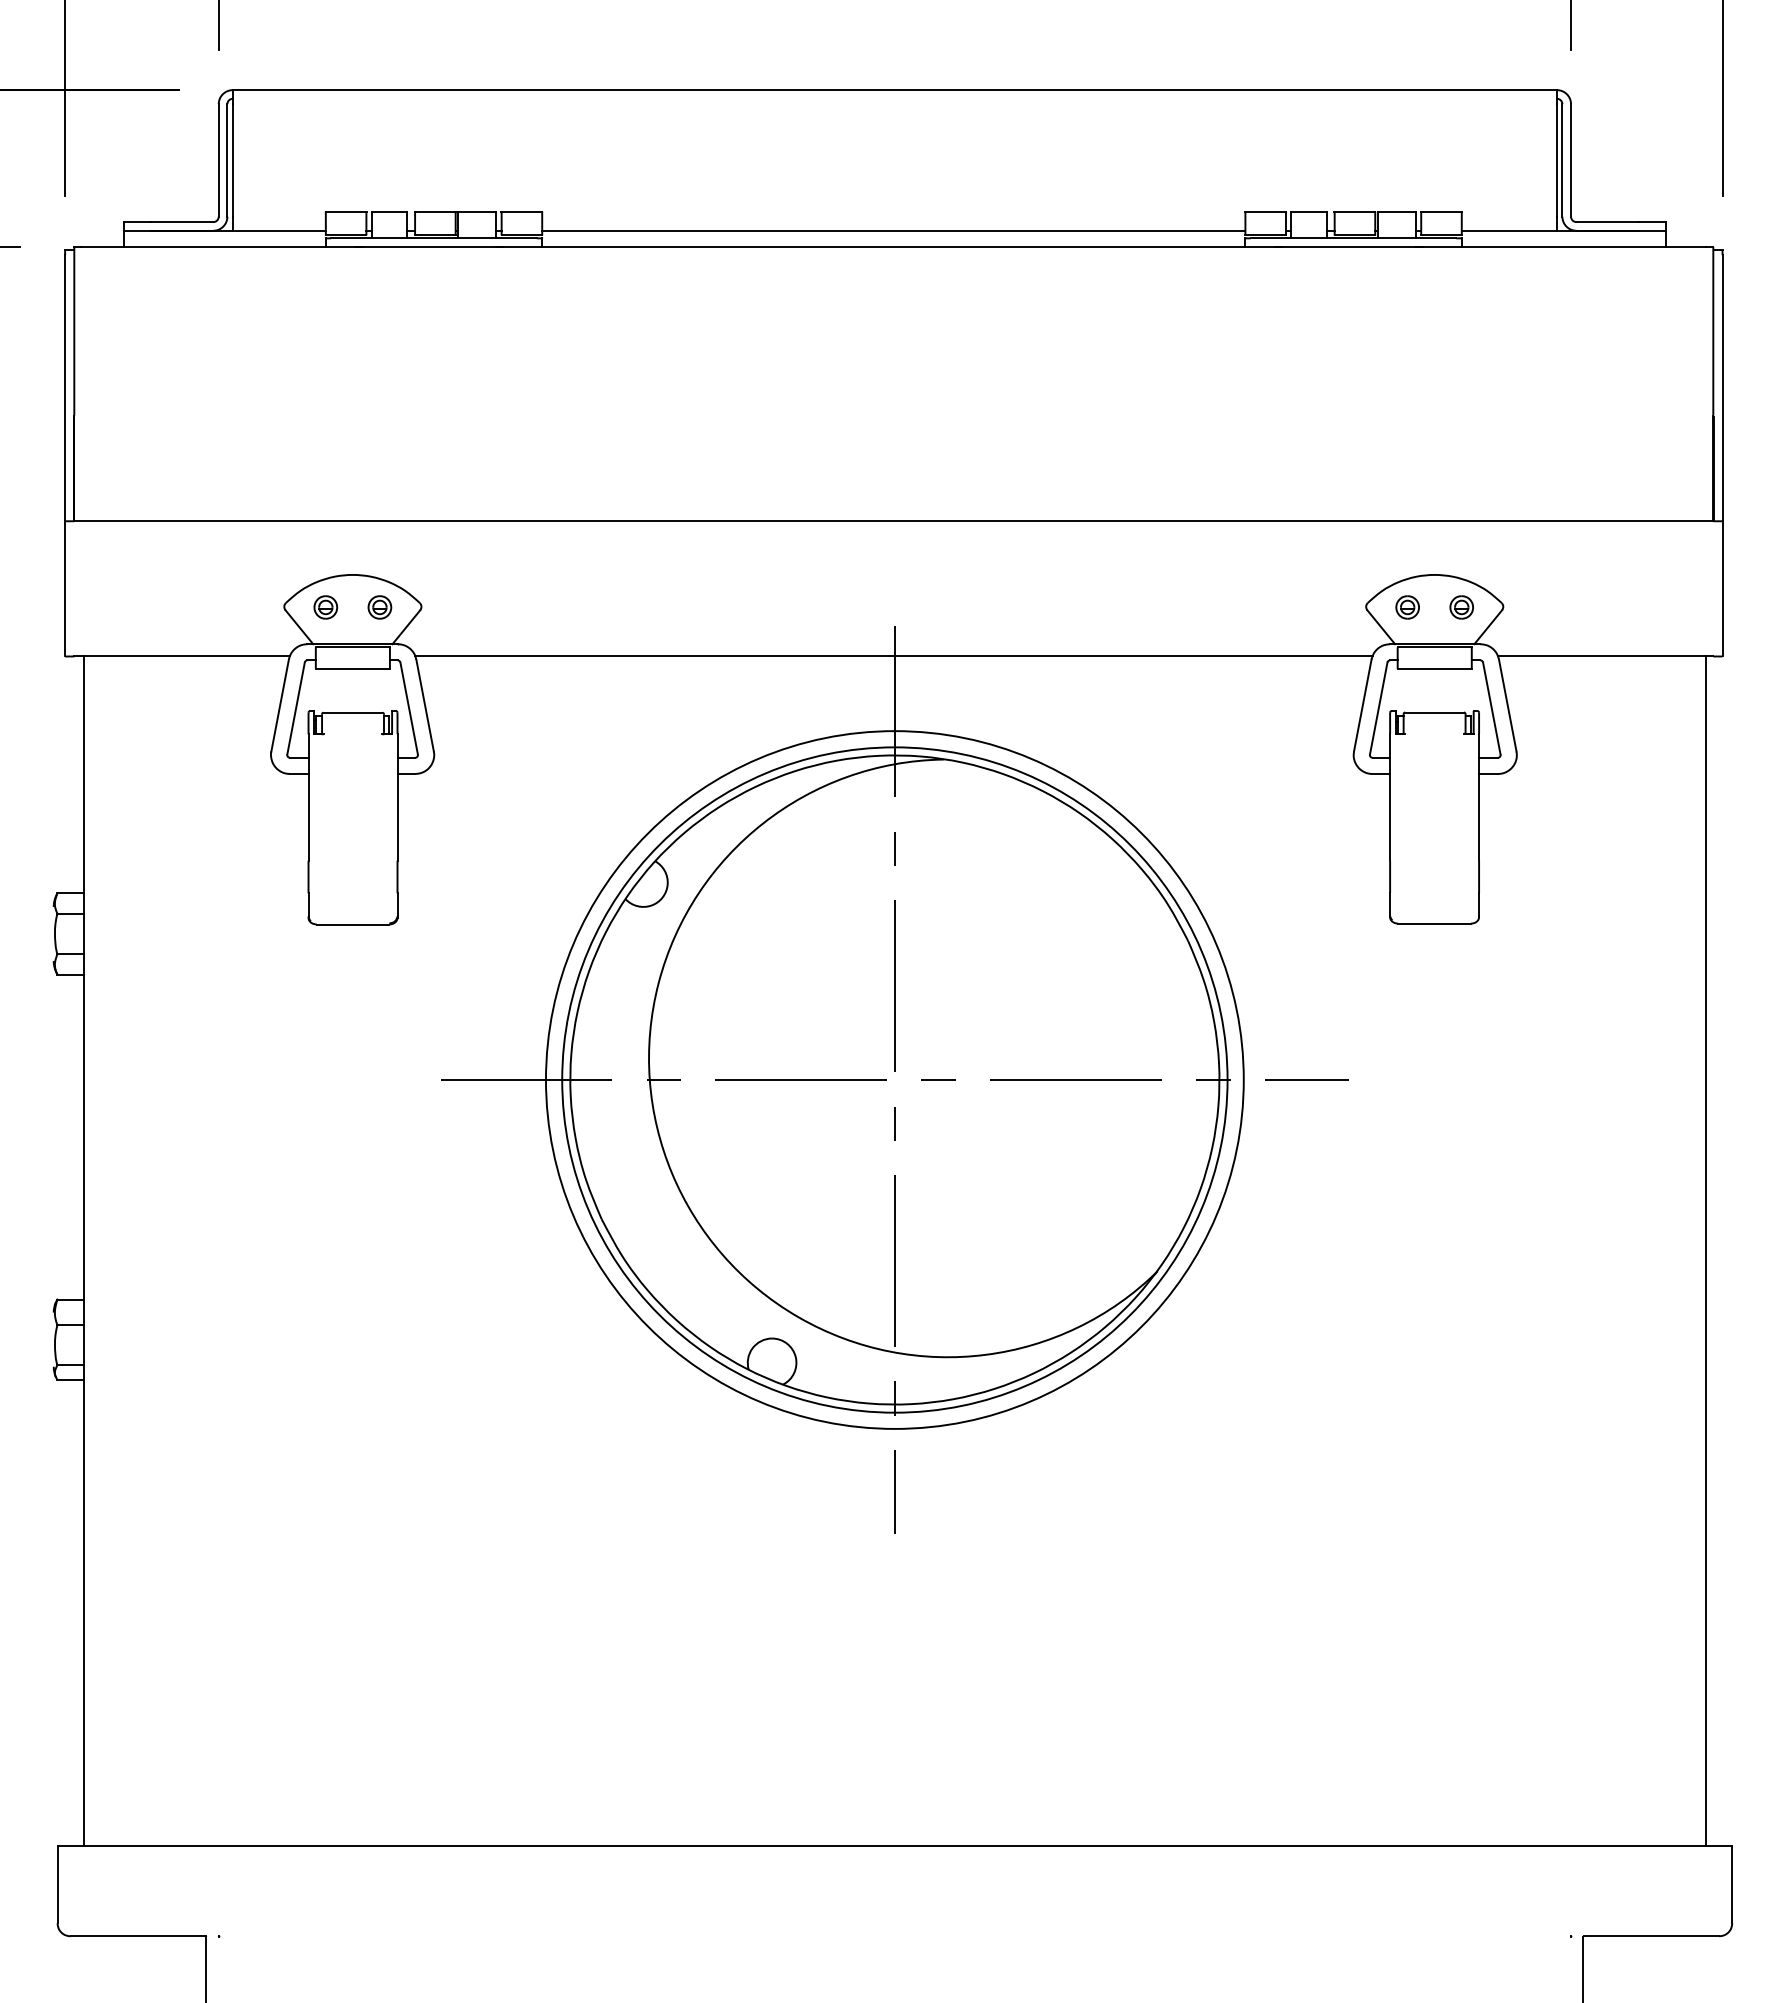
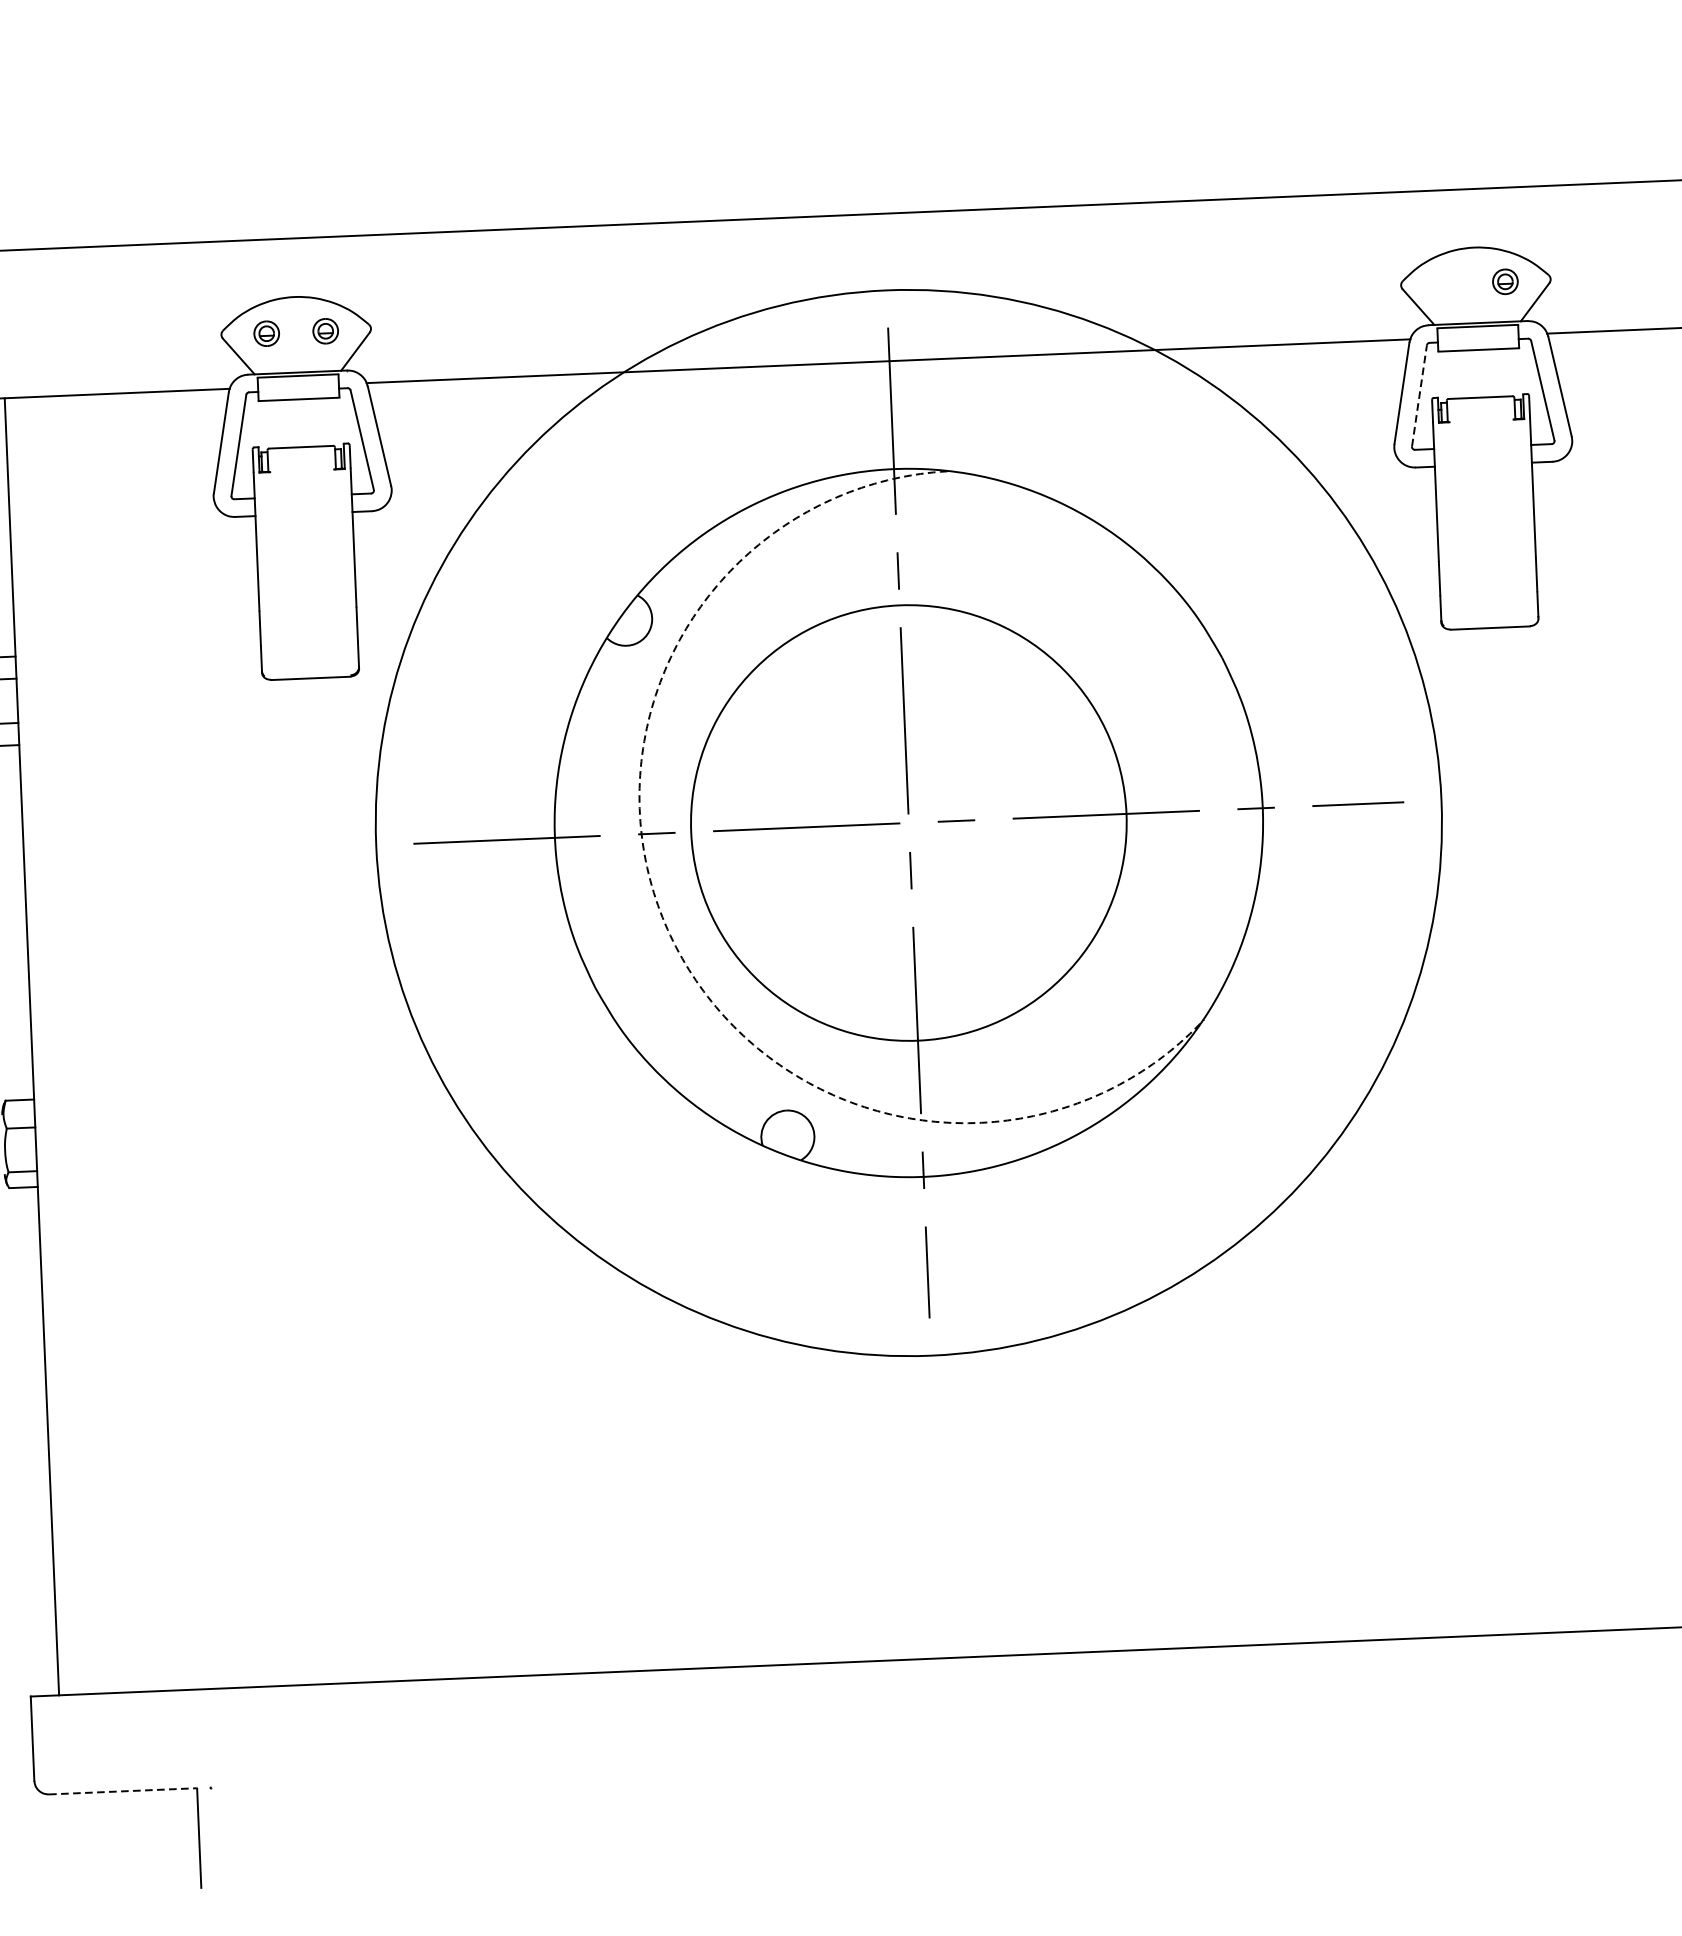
part: (1407, 607) -> (1446, 284), removed
line: (1378, 708) -> (1419, 395), solid -> dashed
circle: (894, 1079) -> (908, 822), size x0.6
circle: (894, 1079) -> (908, 822), size x1.4
arc: (672, 1173) -> (670, 935), solid -> dashed
line: (138, 1936) -> (123, 1791), solid -> dashed

